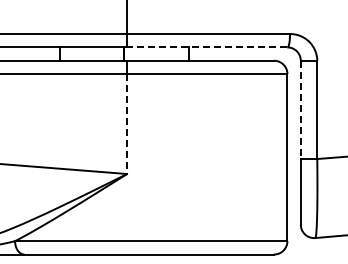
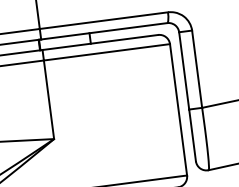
line: (206, 47) -> (103, 31), dashed -> solid
line: (300, 110) -> (184, 71), dashed -> solid
line: (127, 124) -> (49, 100), dashed -> solid

